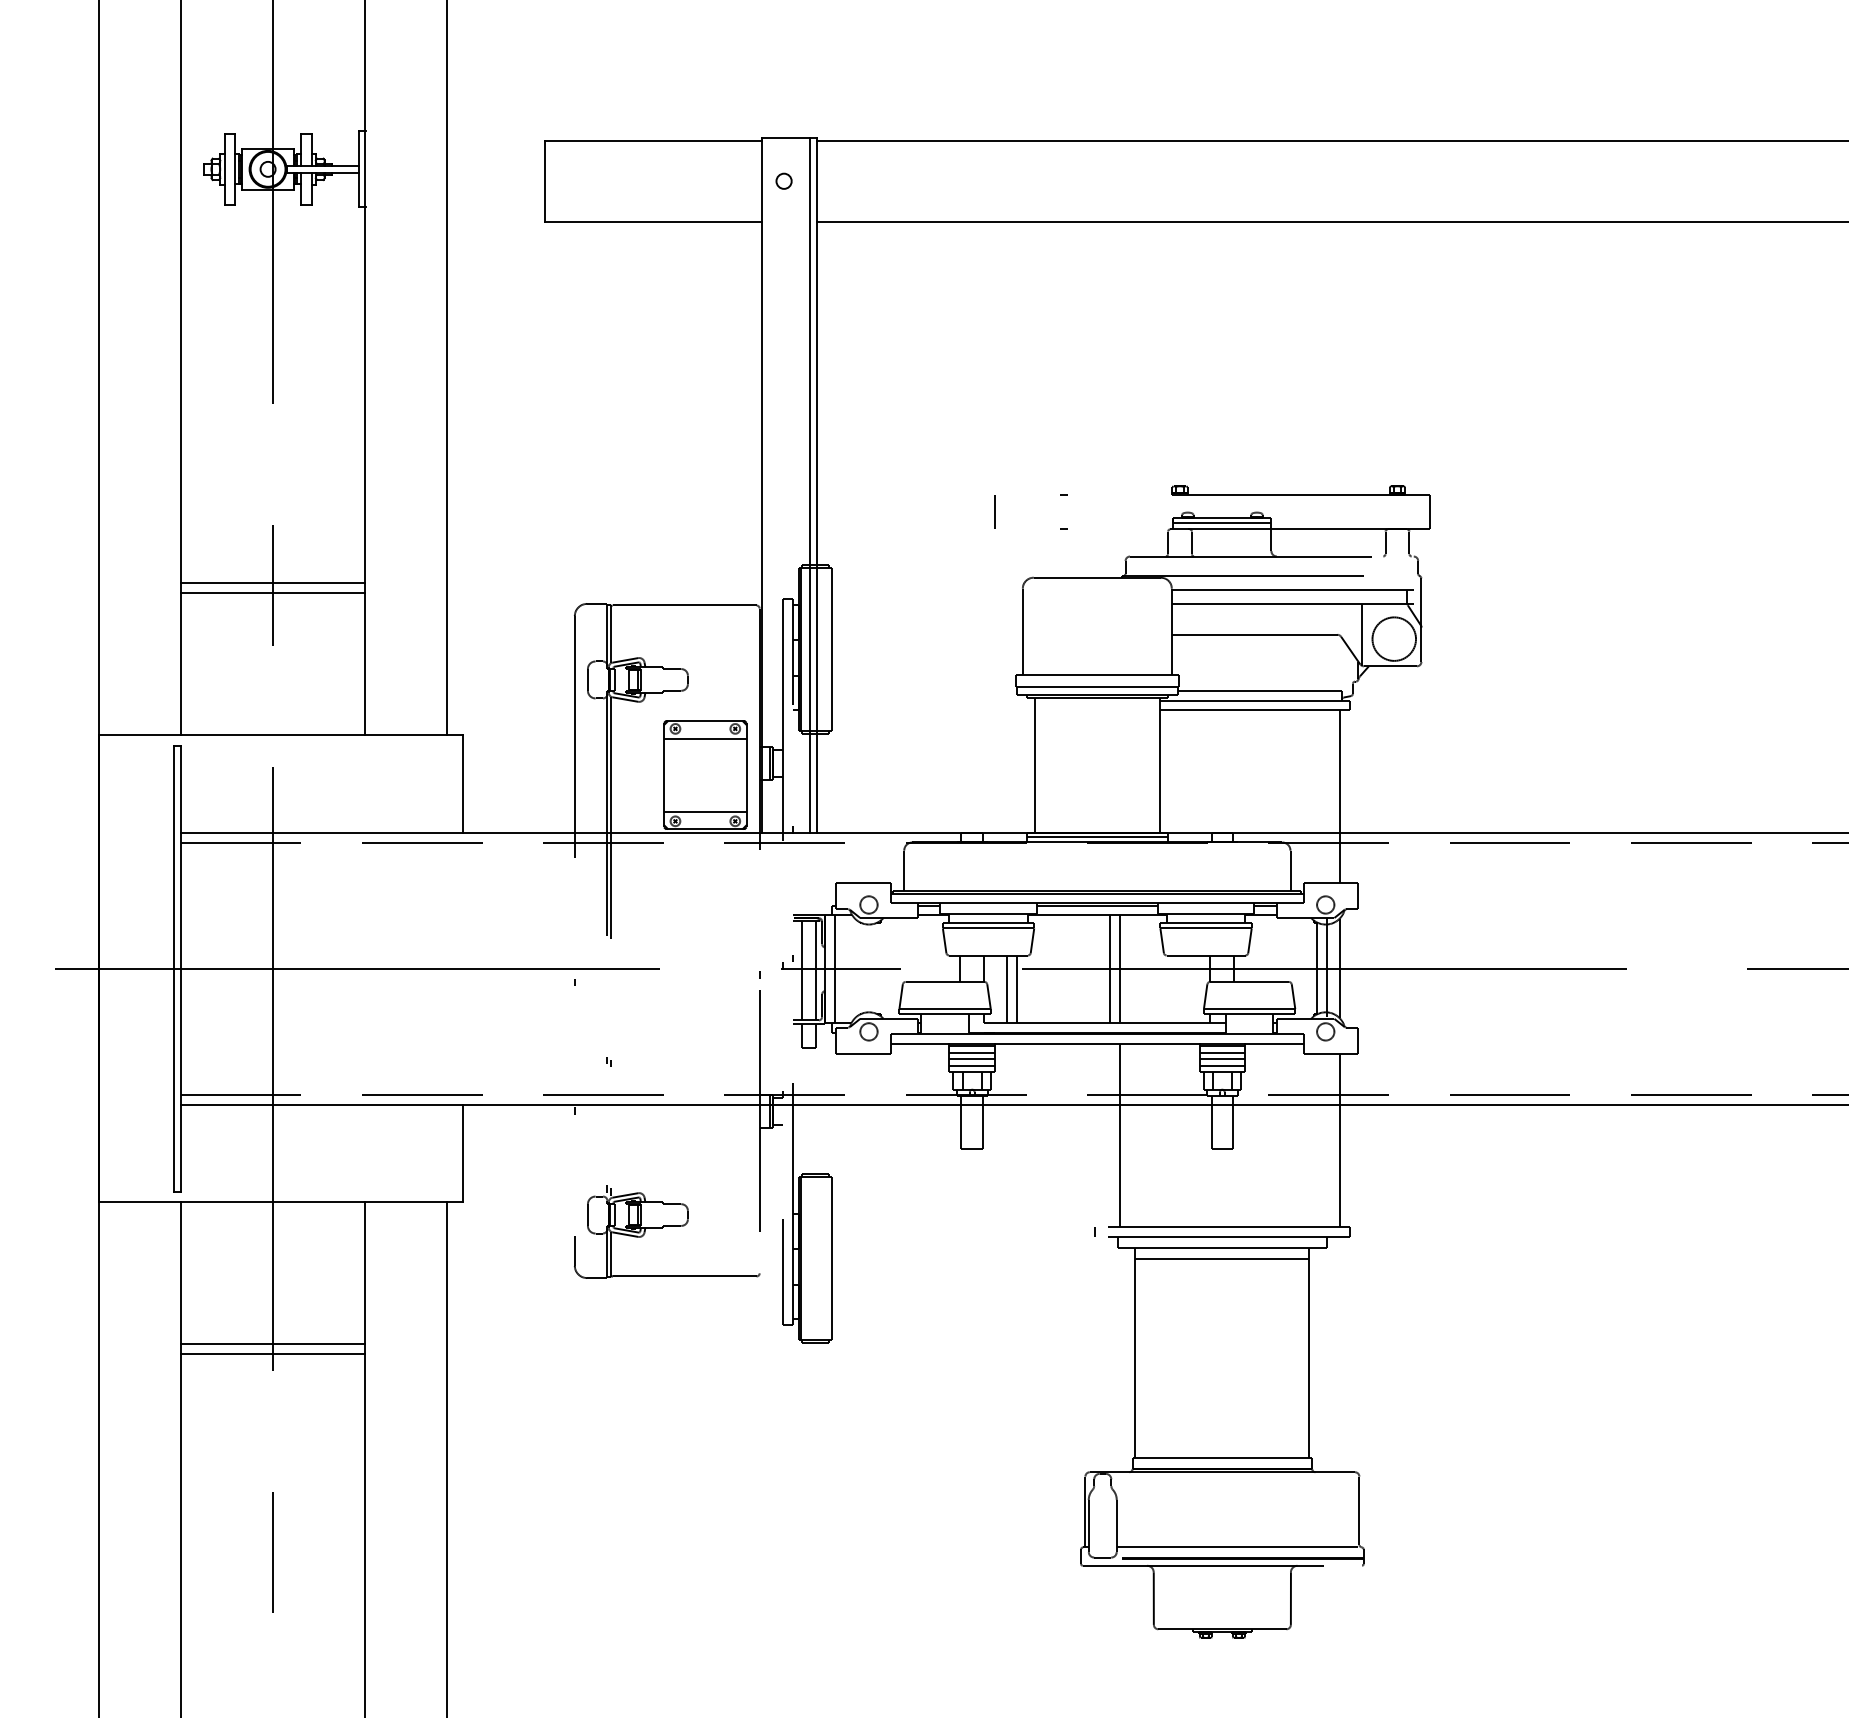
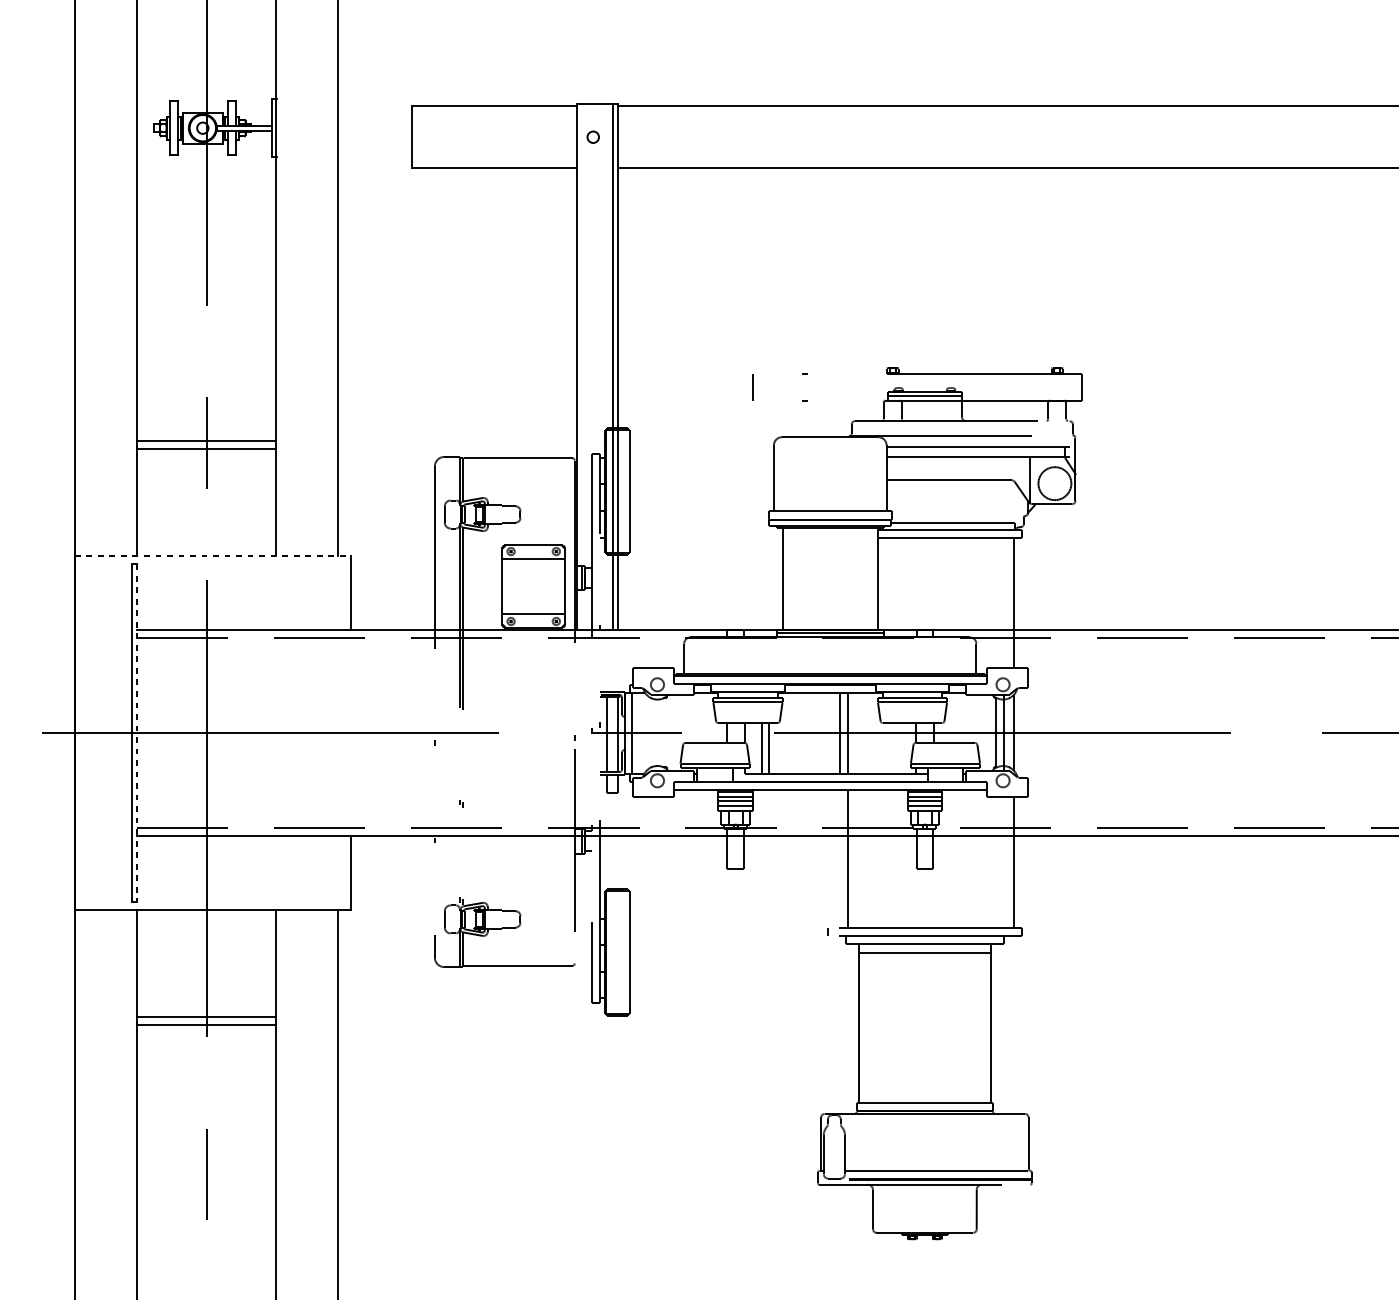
line: (281, 734) -> (213, 555), solid -> dashed
line: (180, 968) -> (136, 732), solid -> dashed

